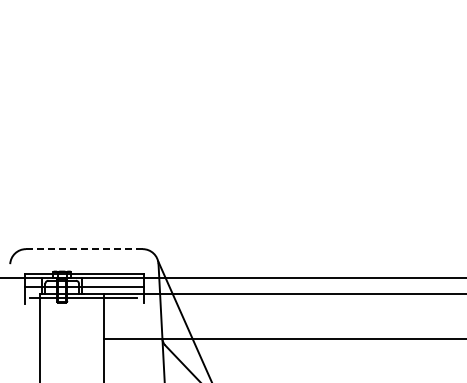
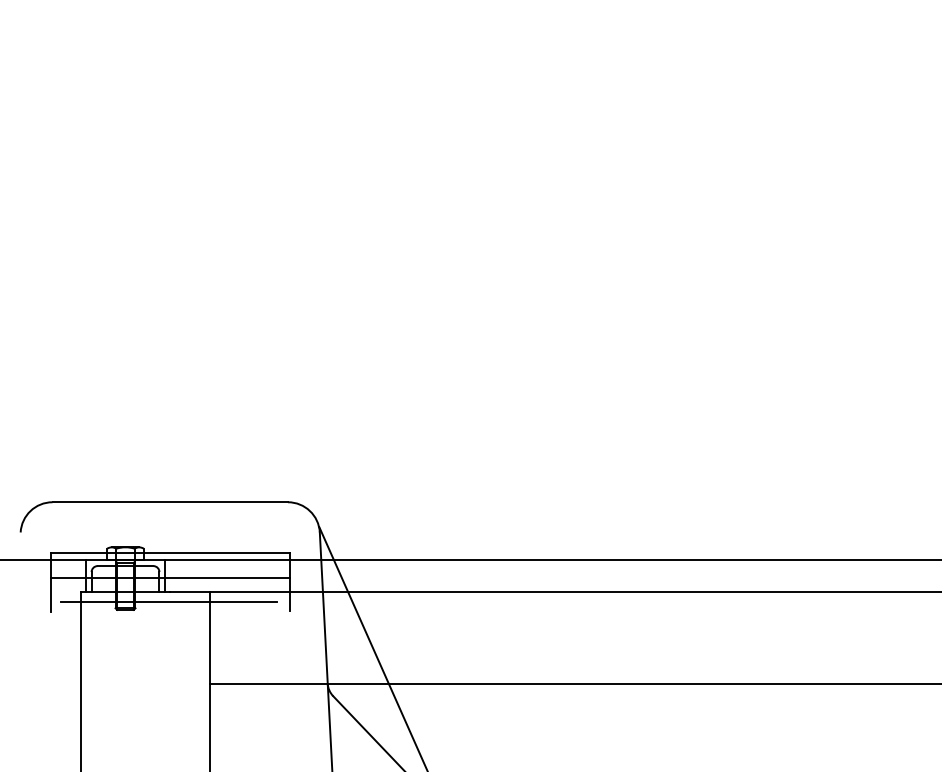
line: (83, 249) -> (168, 502), dashed -> solid

